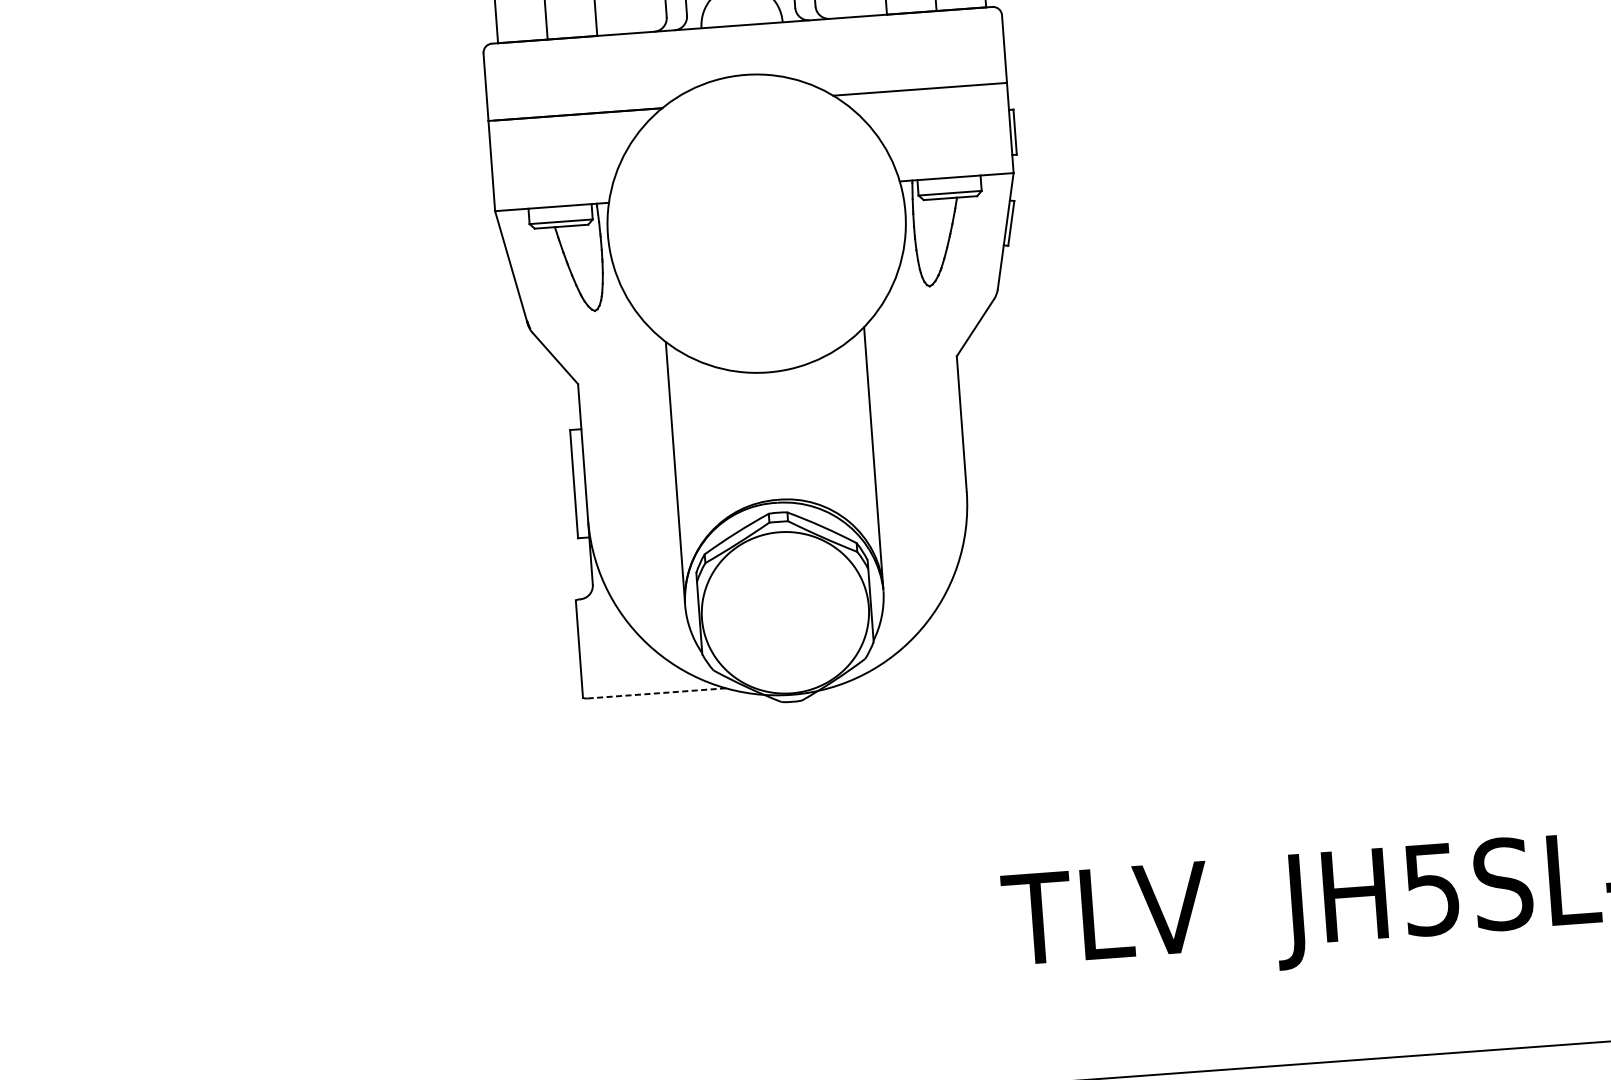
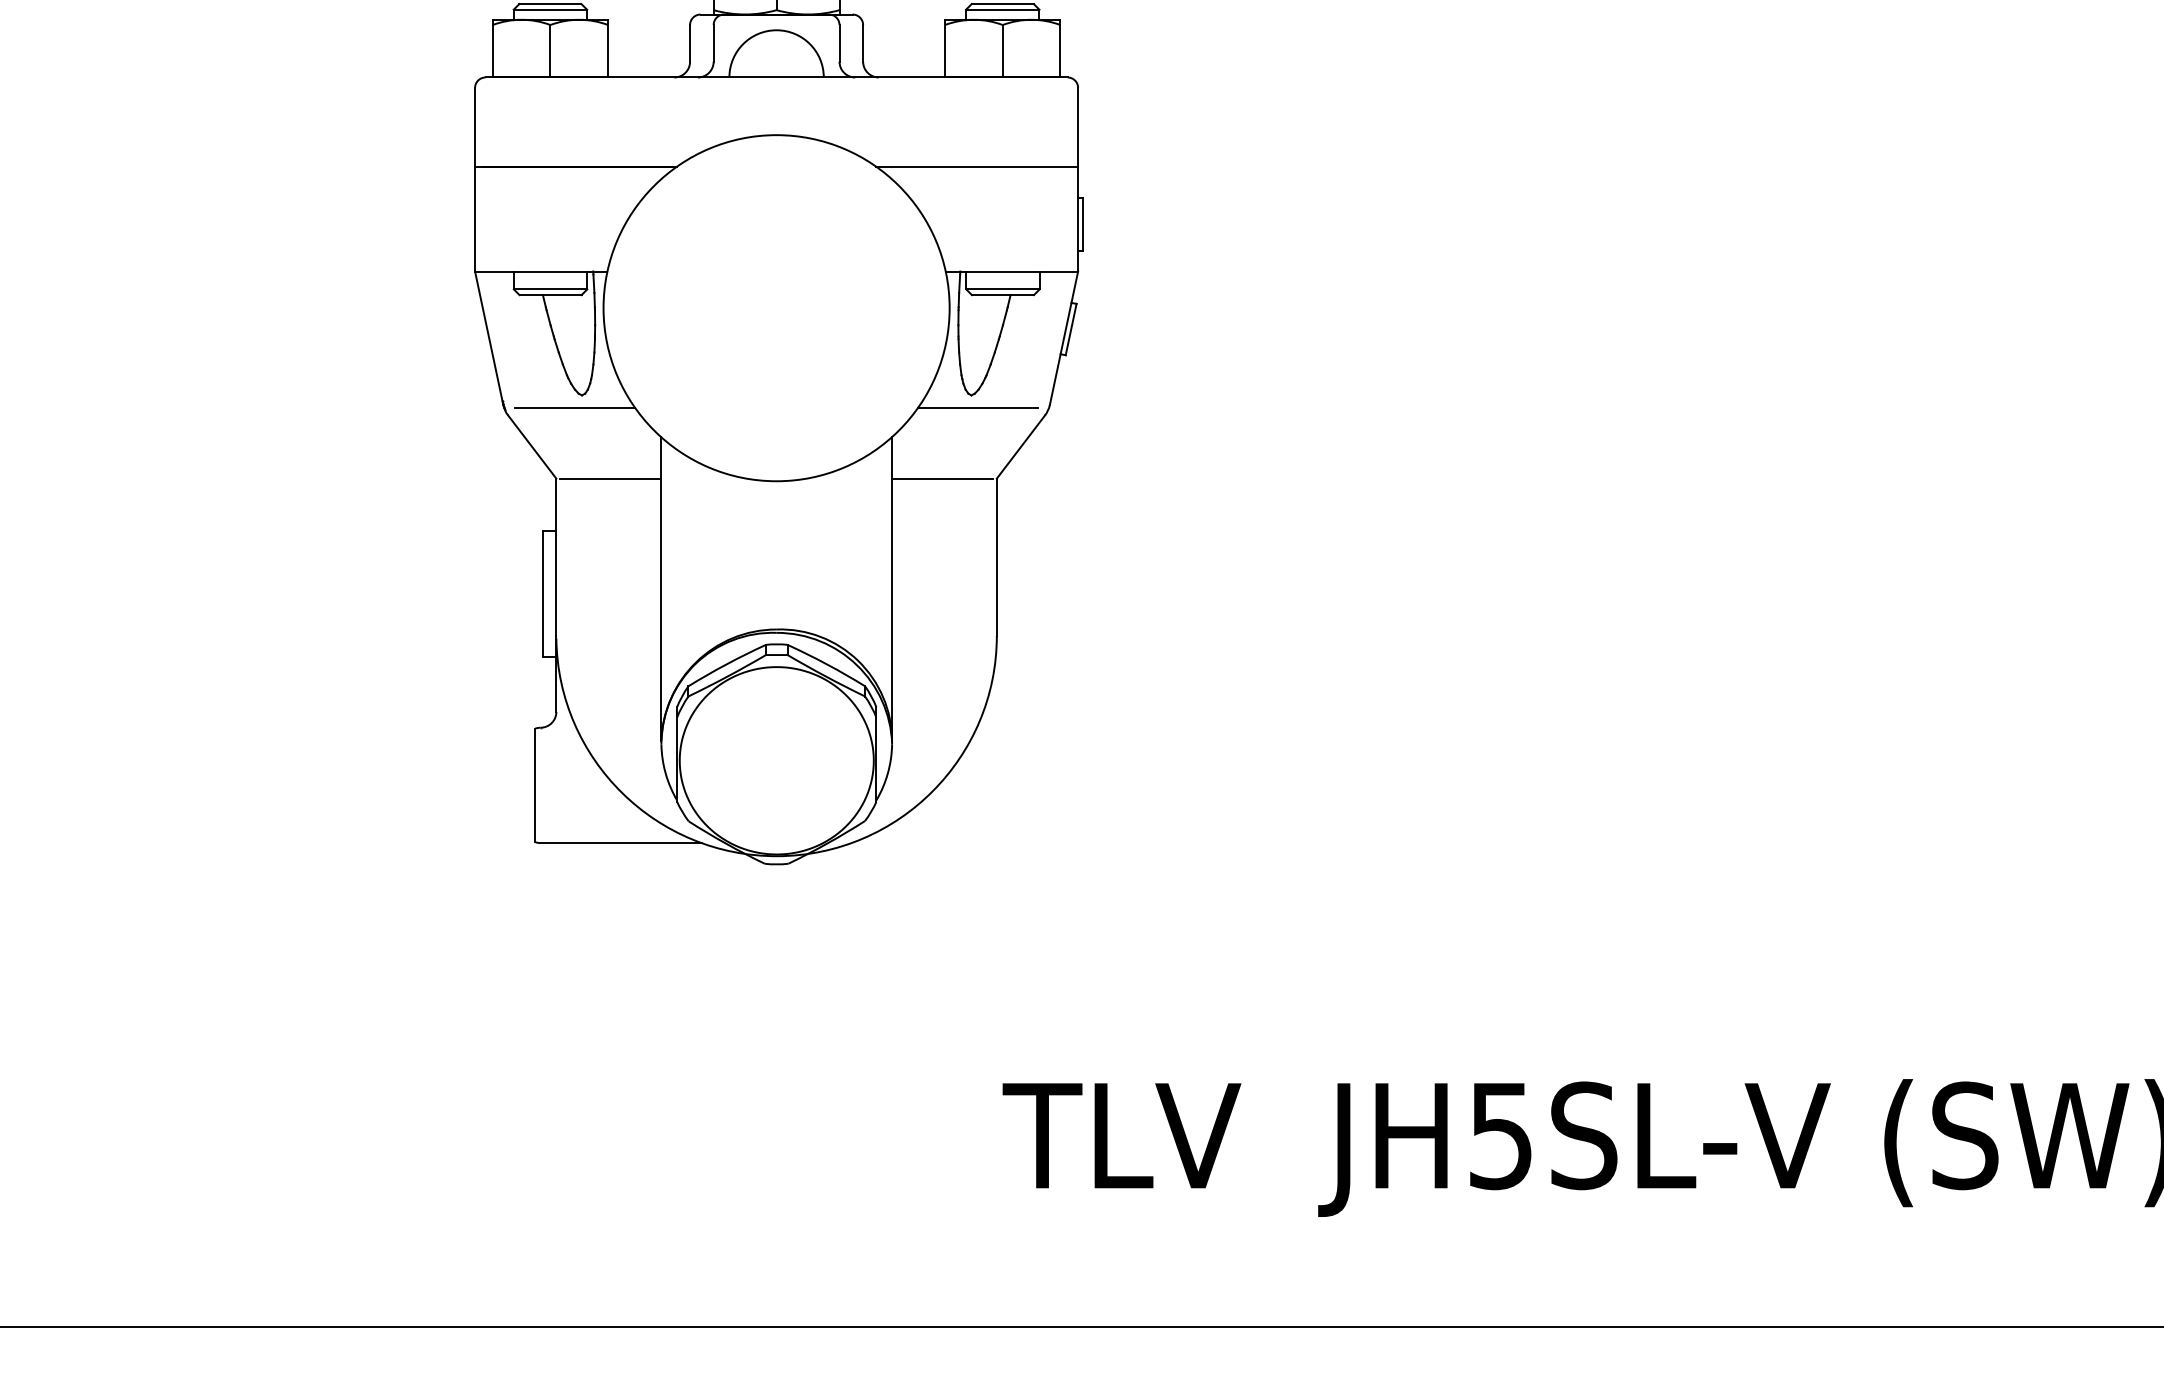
line: (936, 296) -> (978, 407), added
line: (589, 321) -> (574, 407), added
line: (910, 359) -> (942, 478), added
line: (624, 380) -> (610, 478), added
line: (657, 693) -> (621, 843), dashed -> solid

